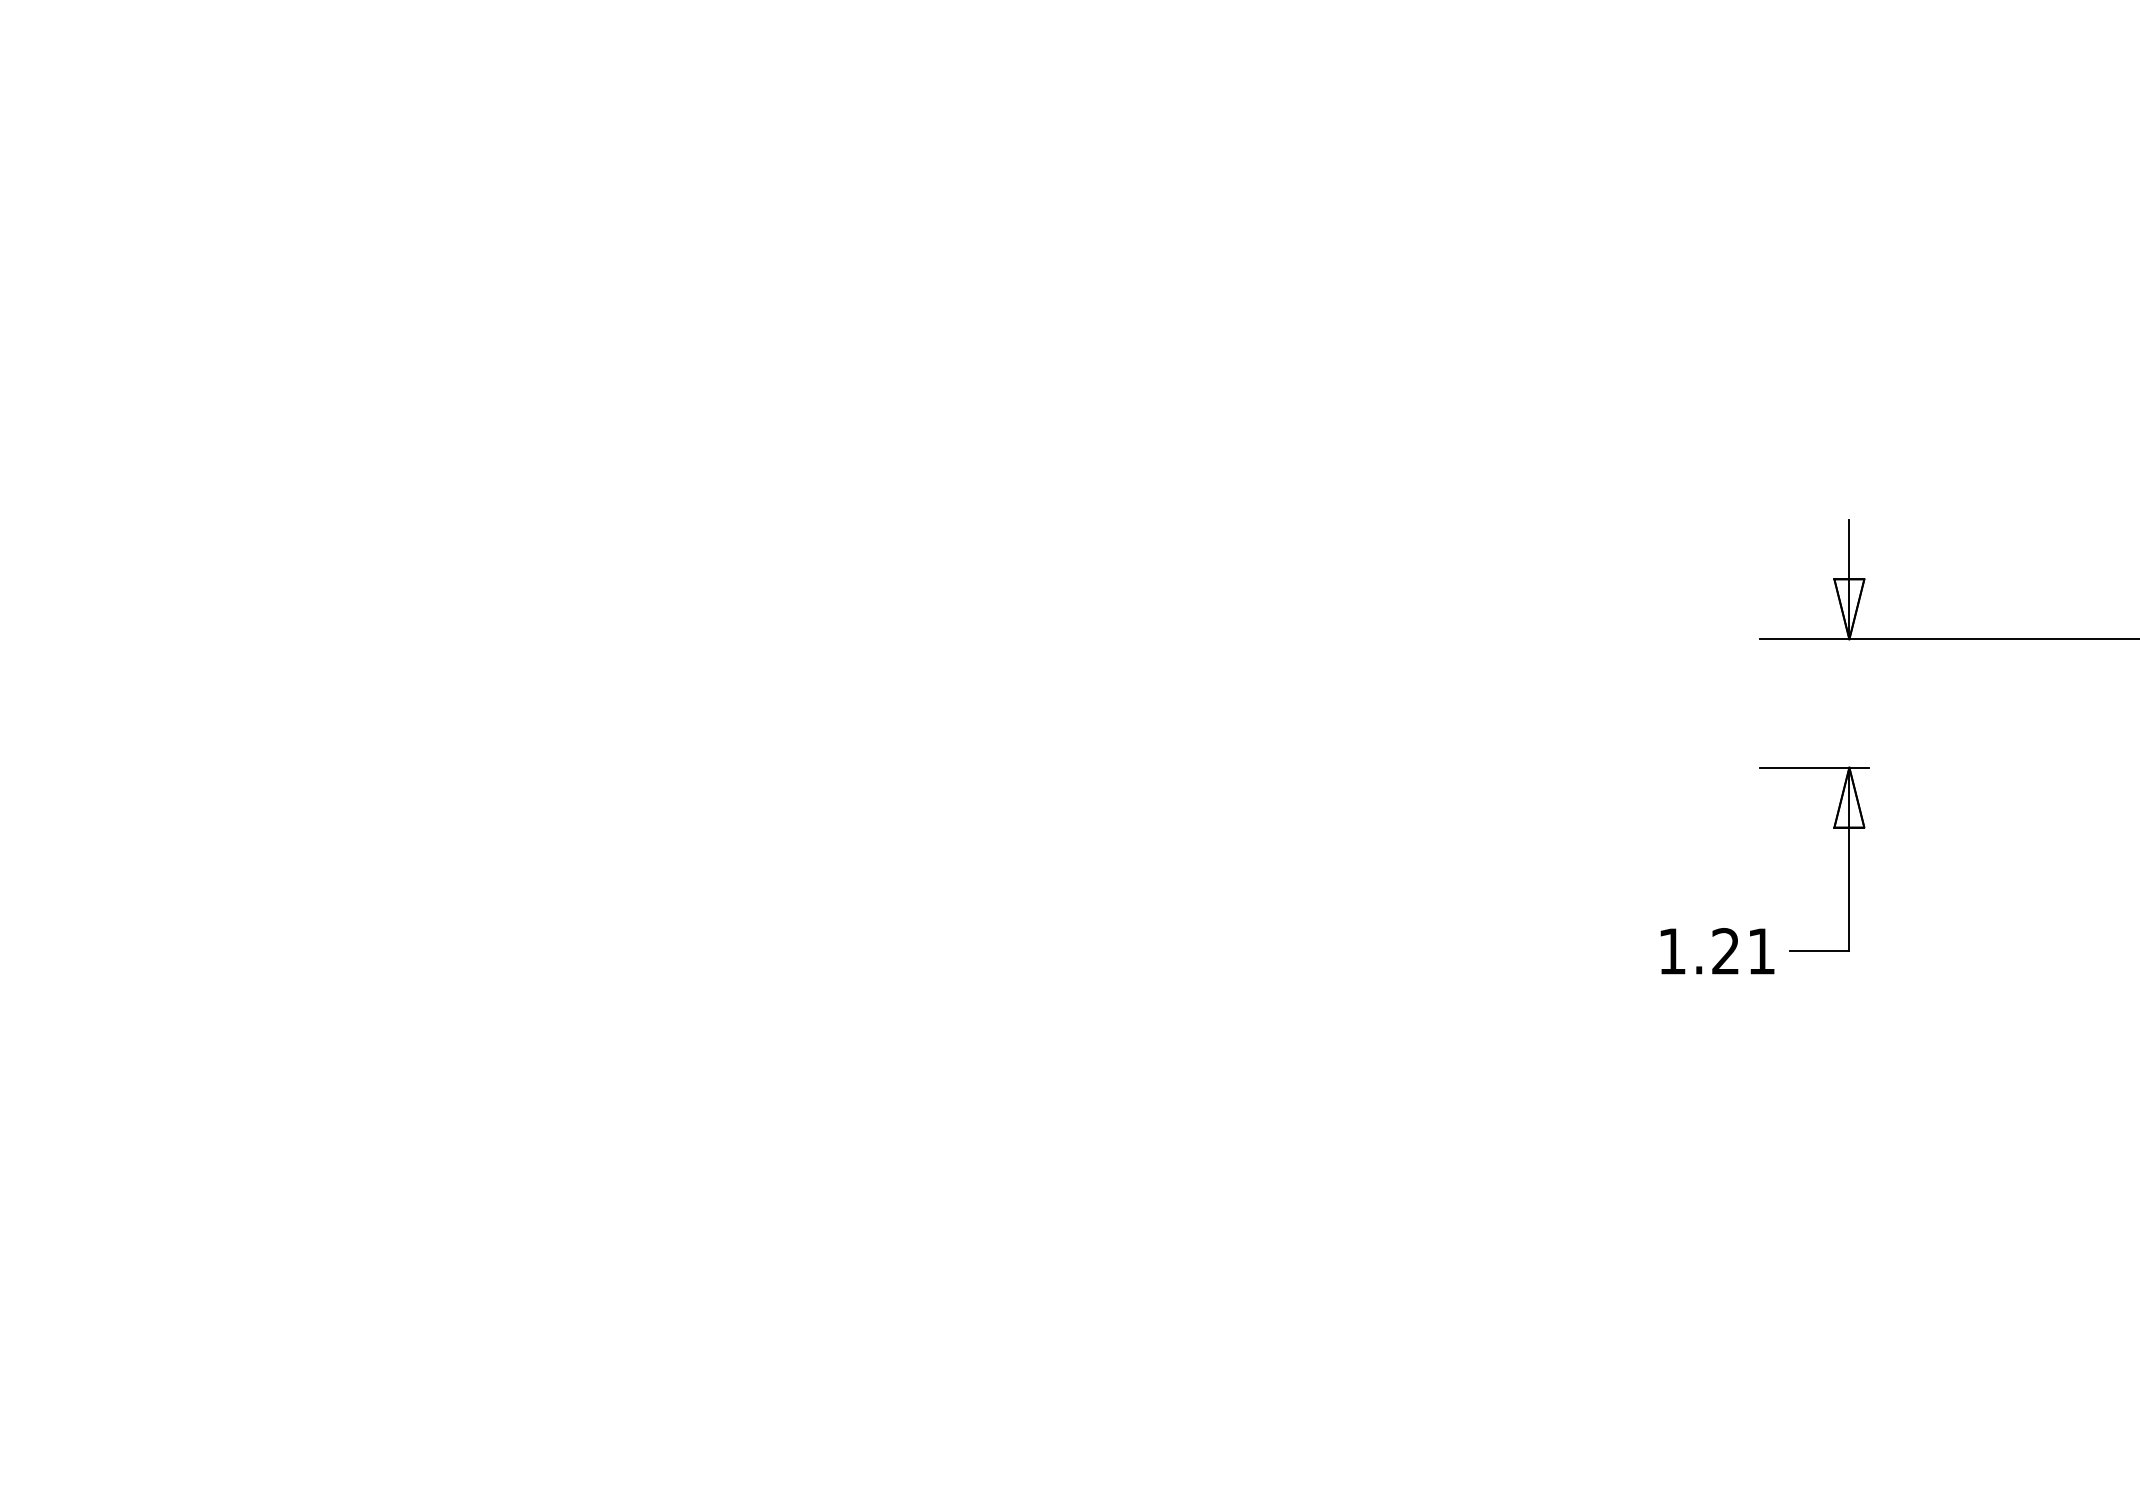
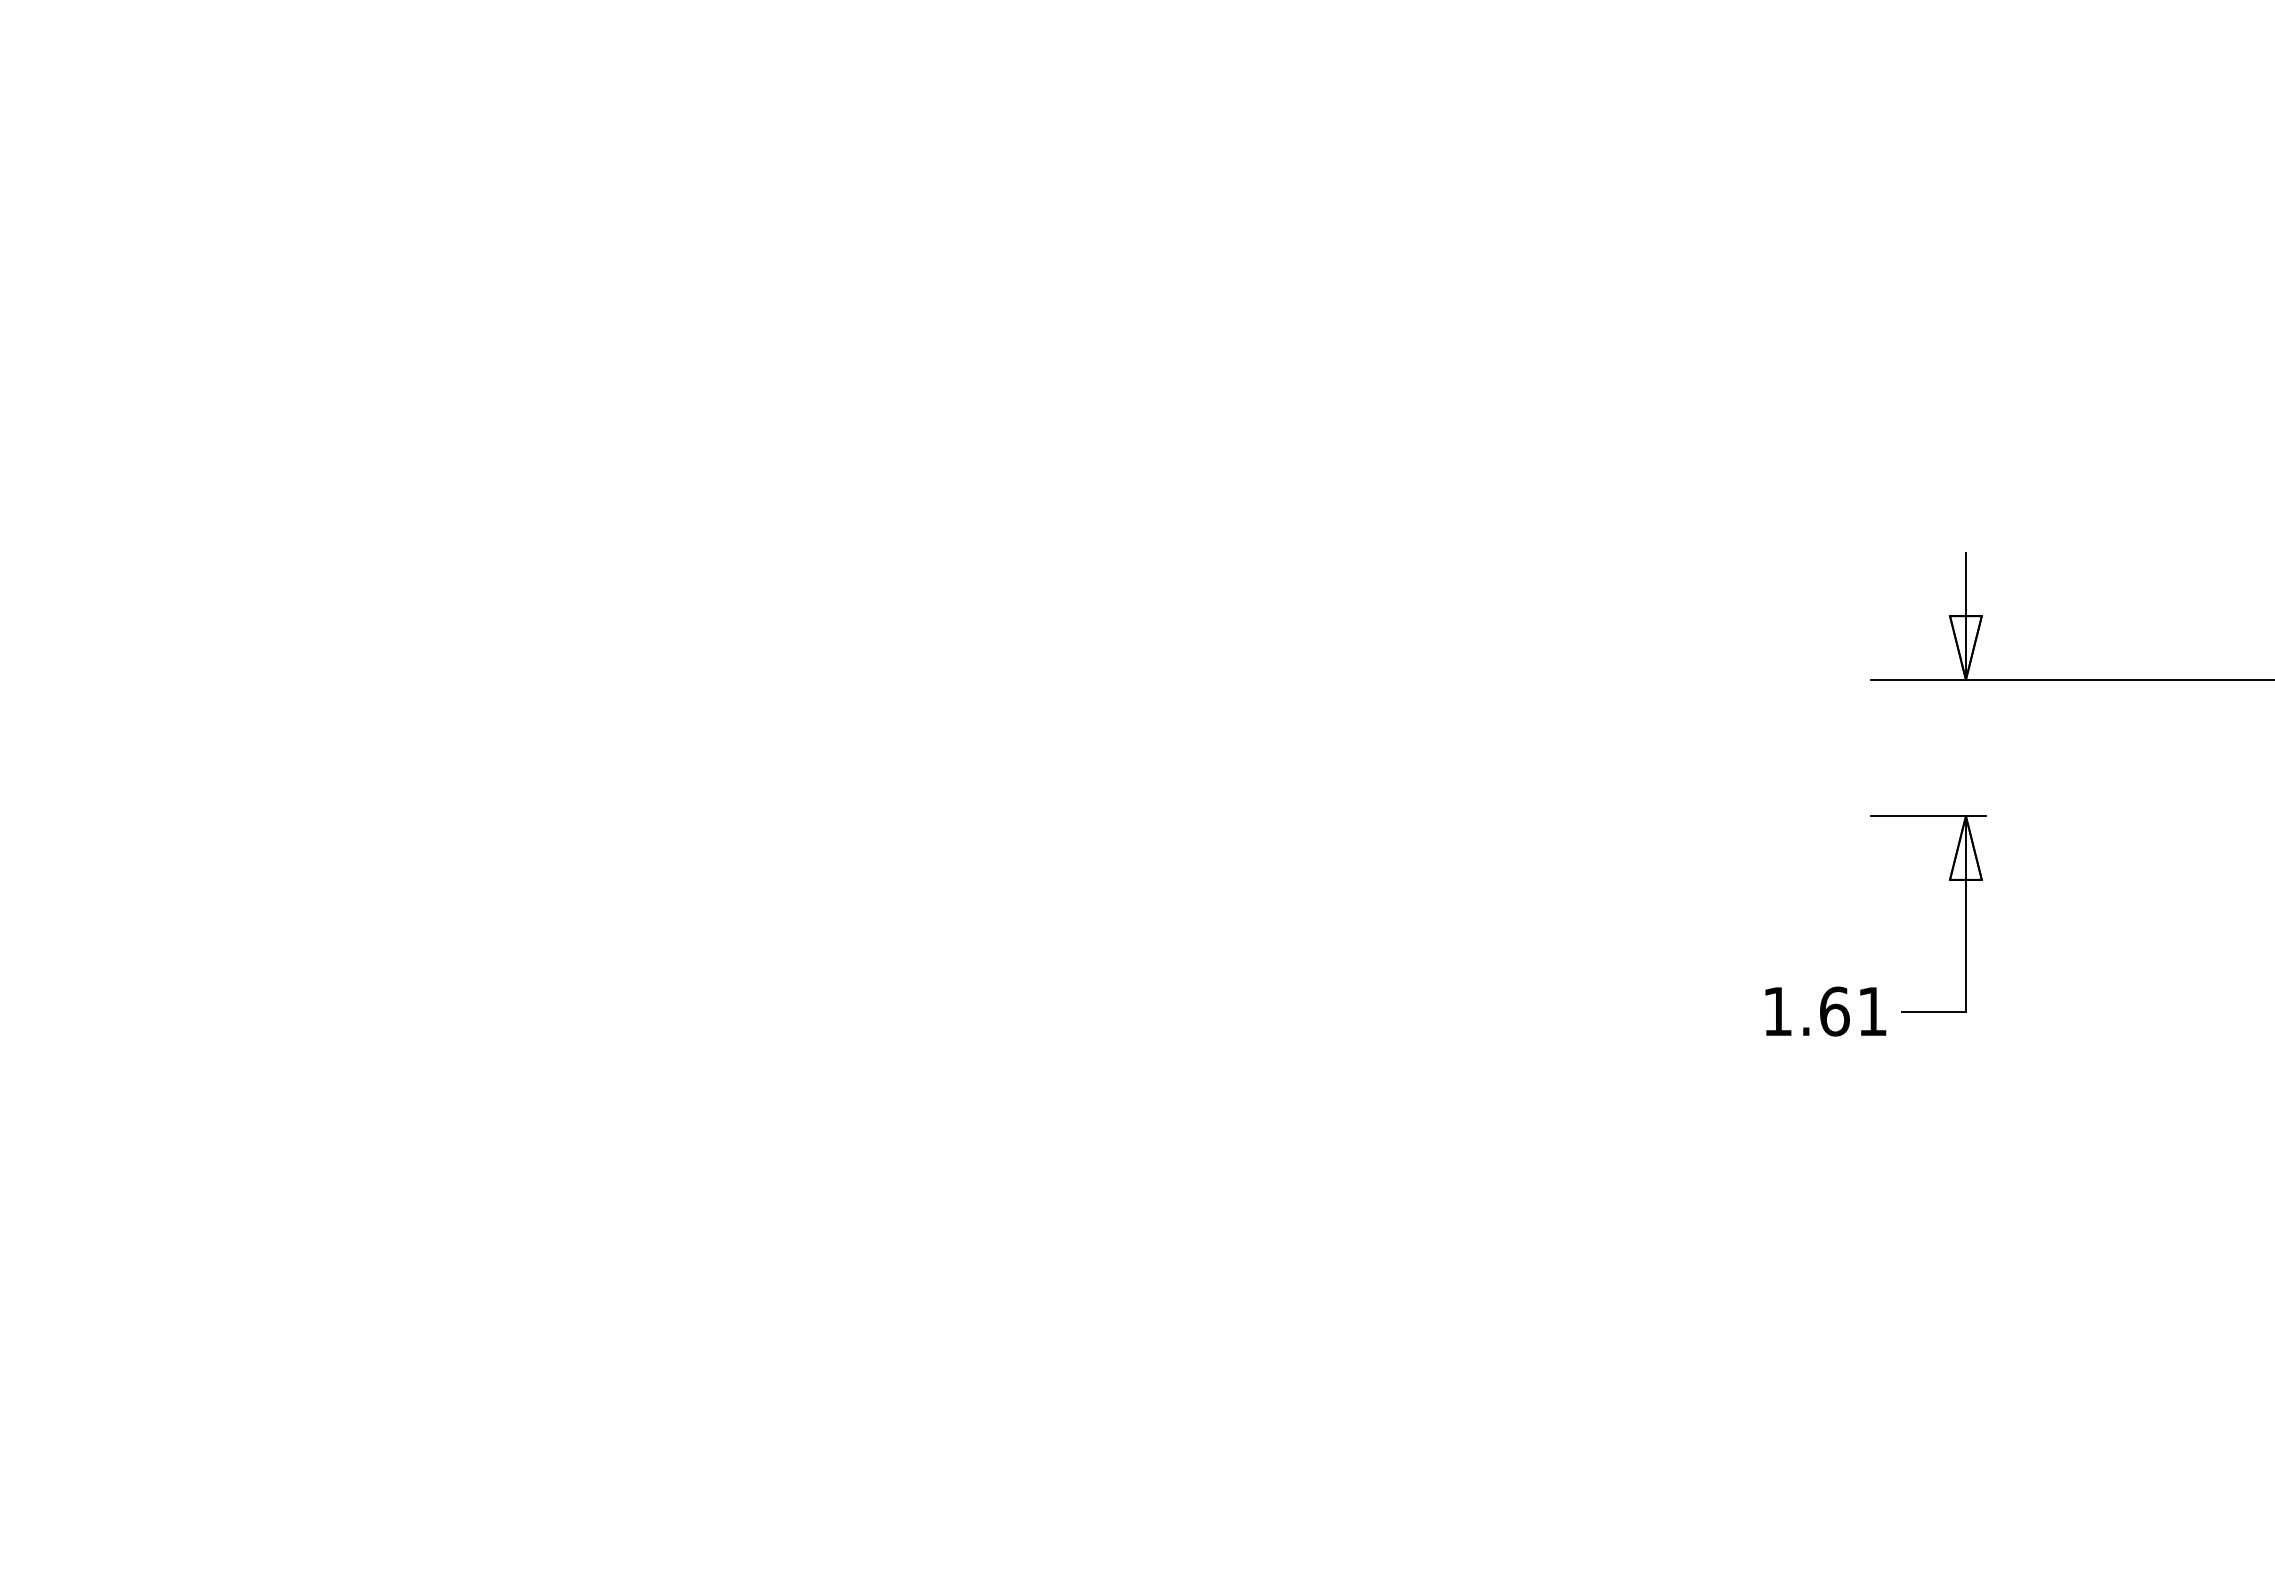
text: (1725, 951) -> (1834, 1011), 1.21 -> 1.61

